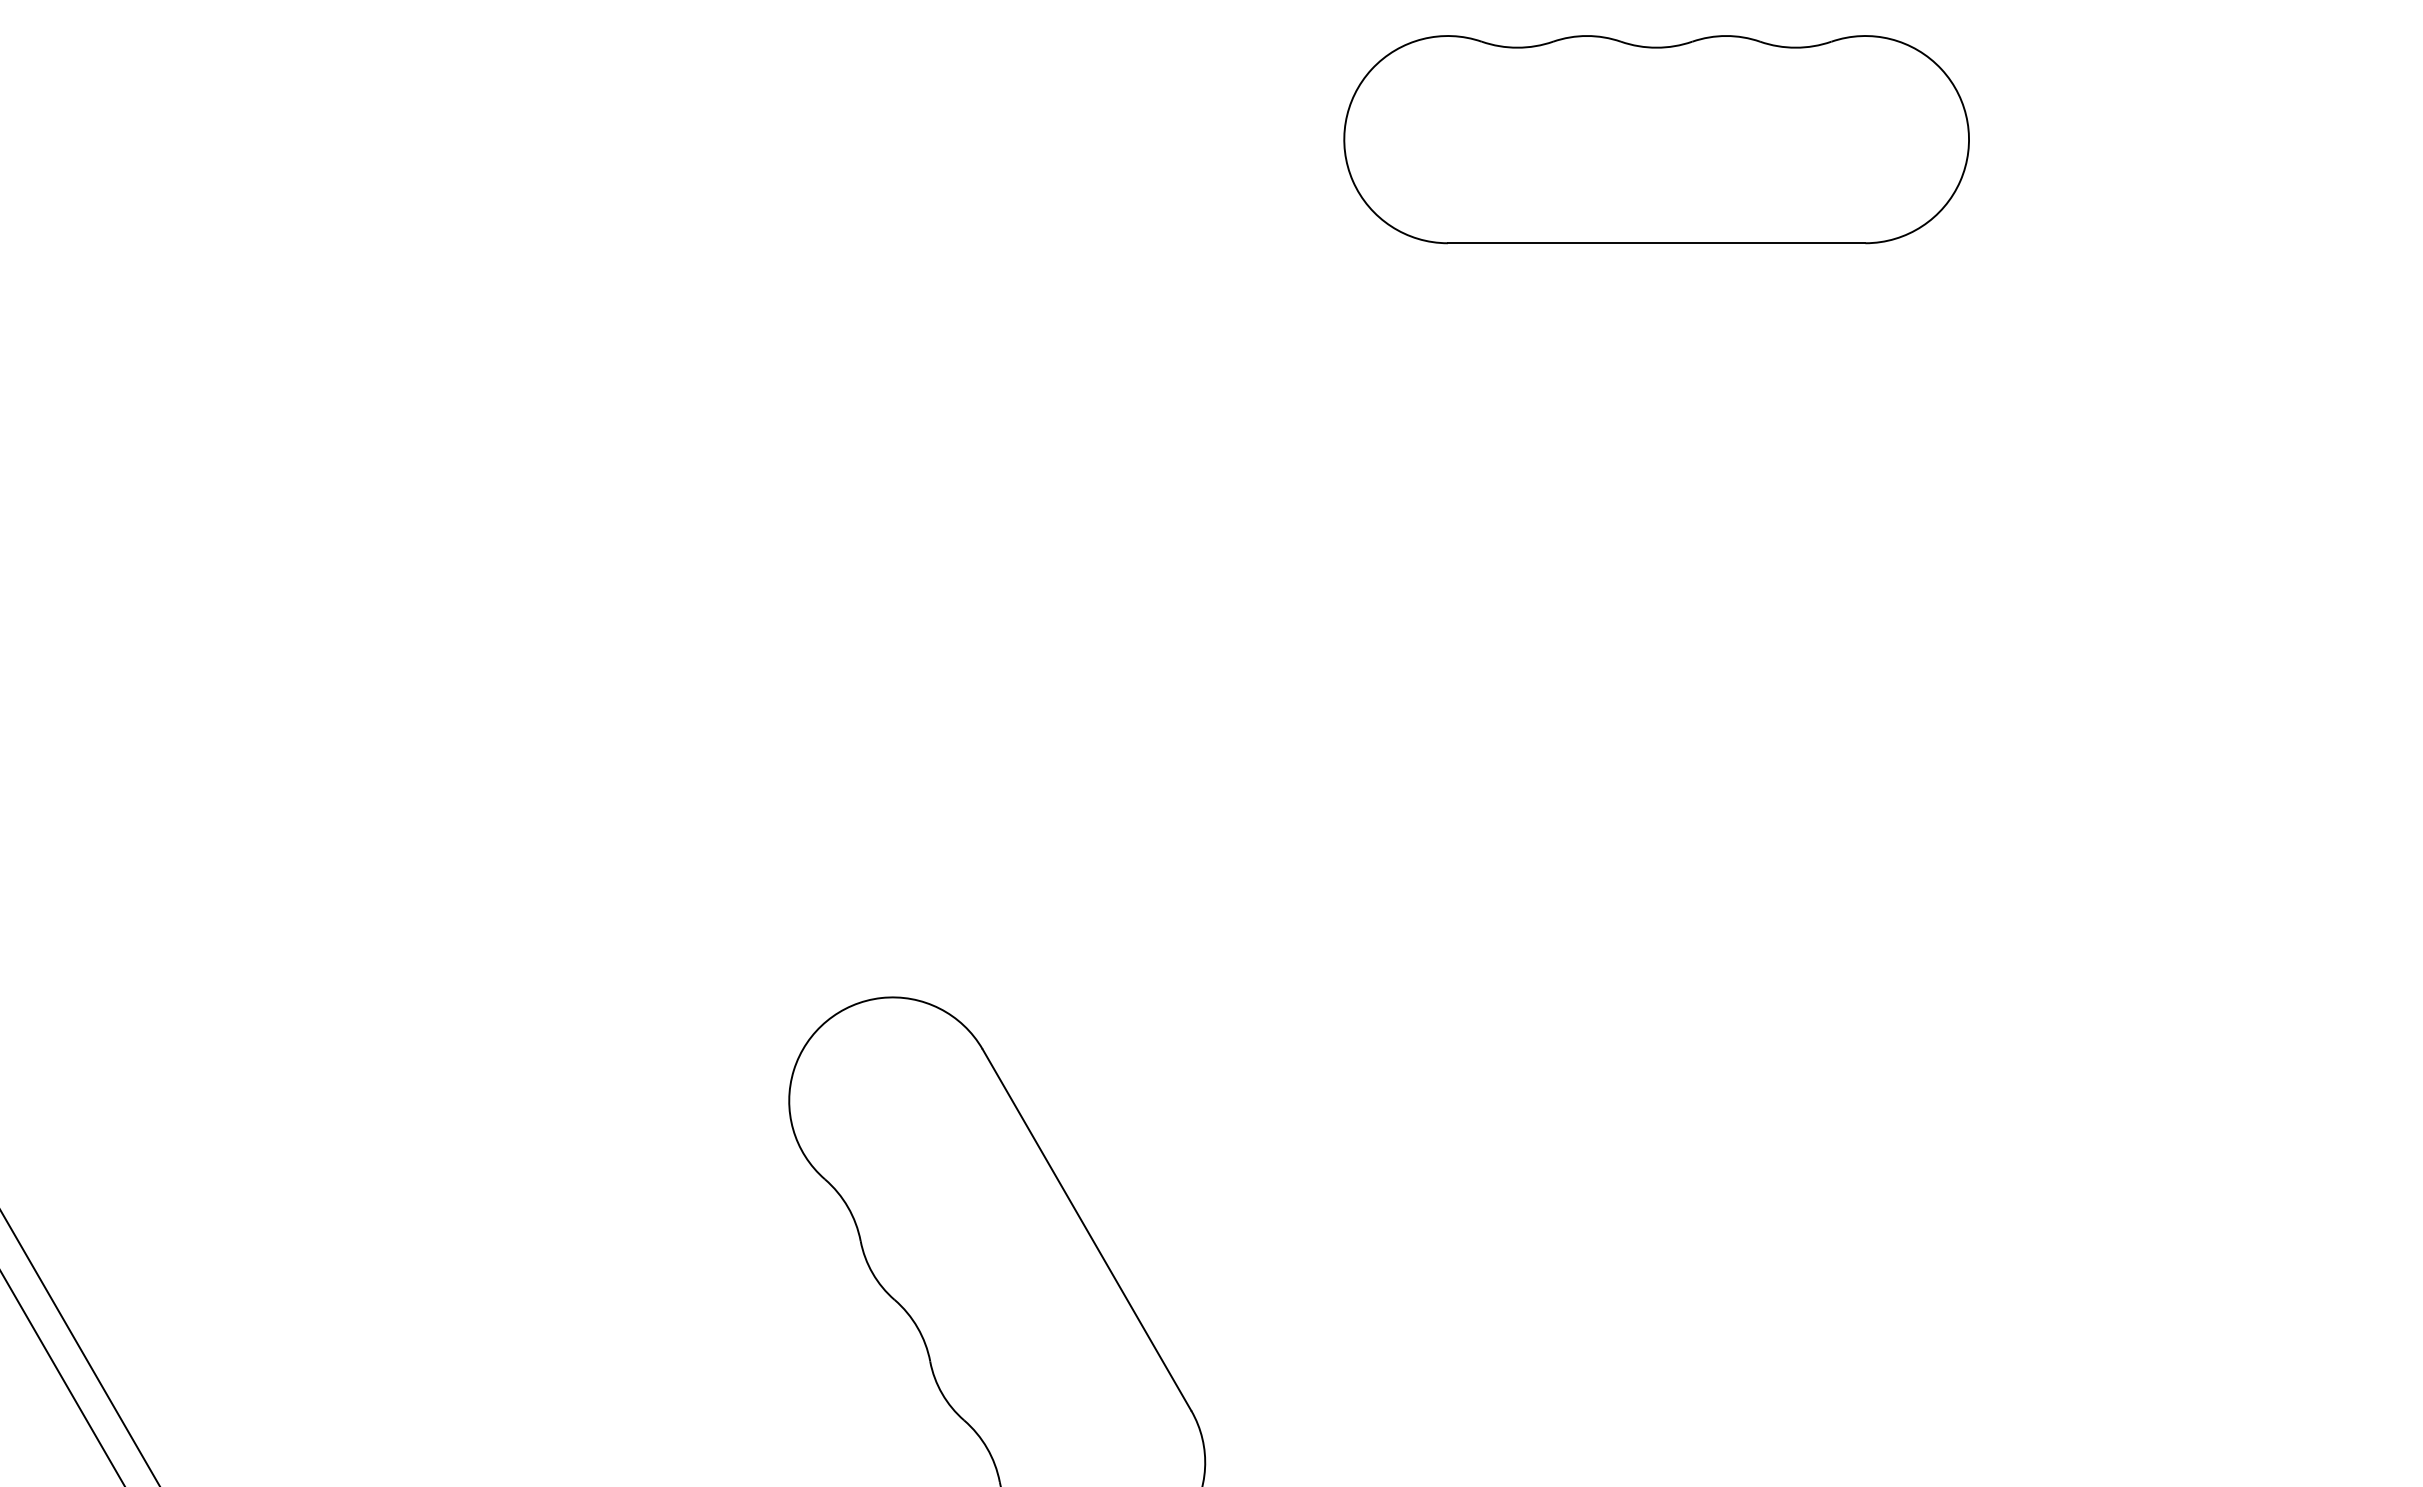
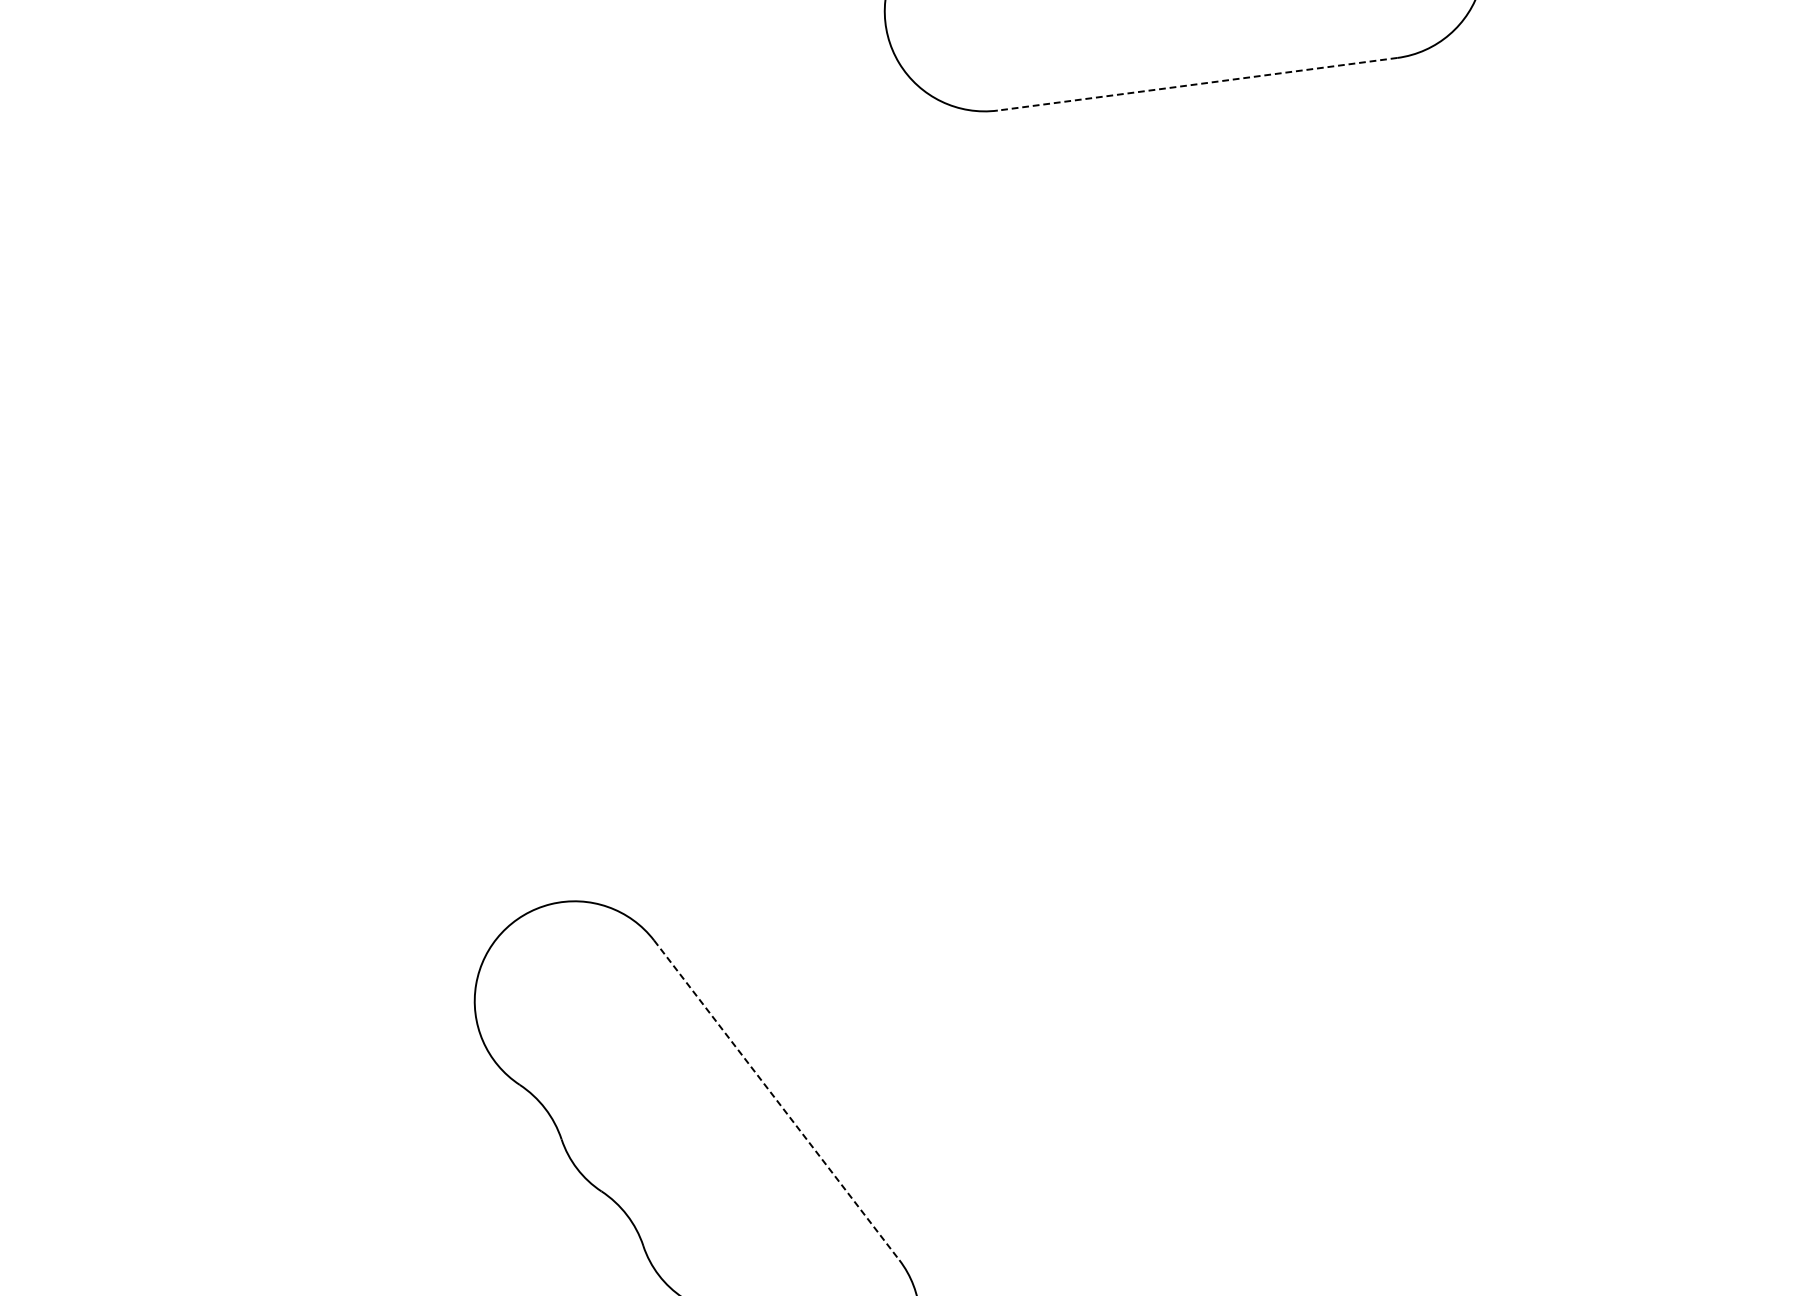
line: (1656, 243) -> (1197, 84), solid -> dashed
line: (1086, 1230) -> (776, 1100), solid -> dashed

